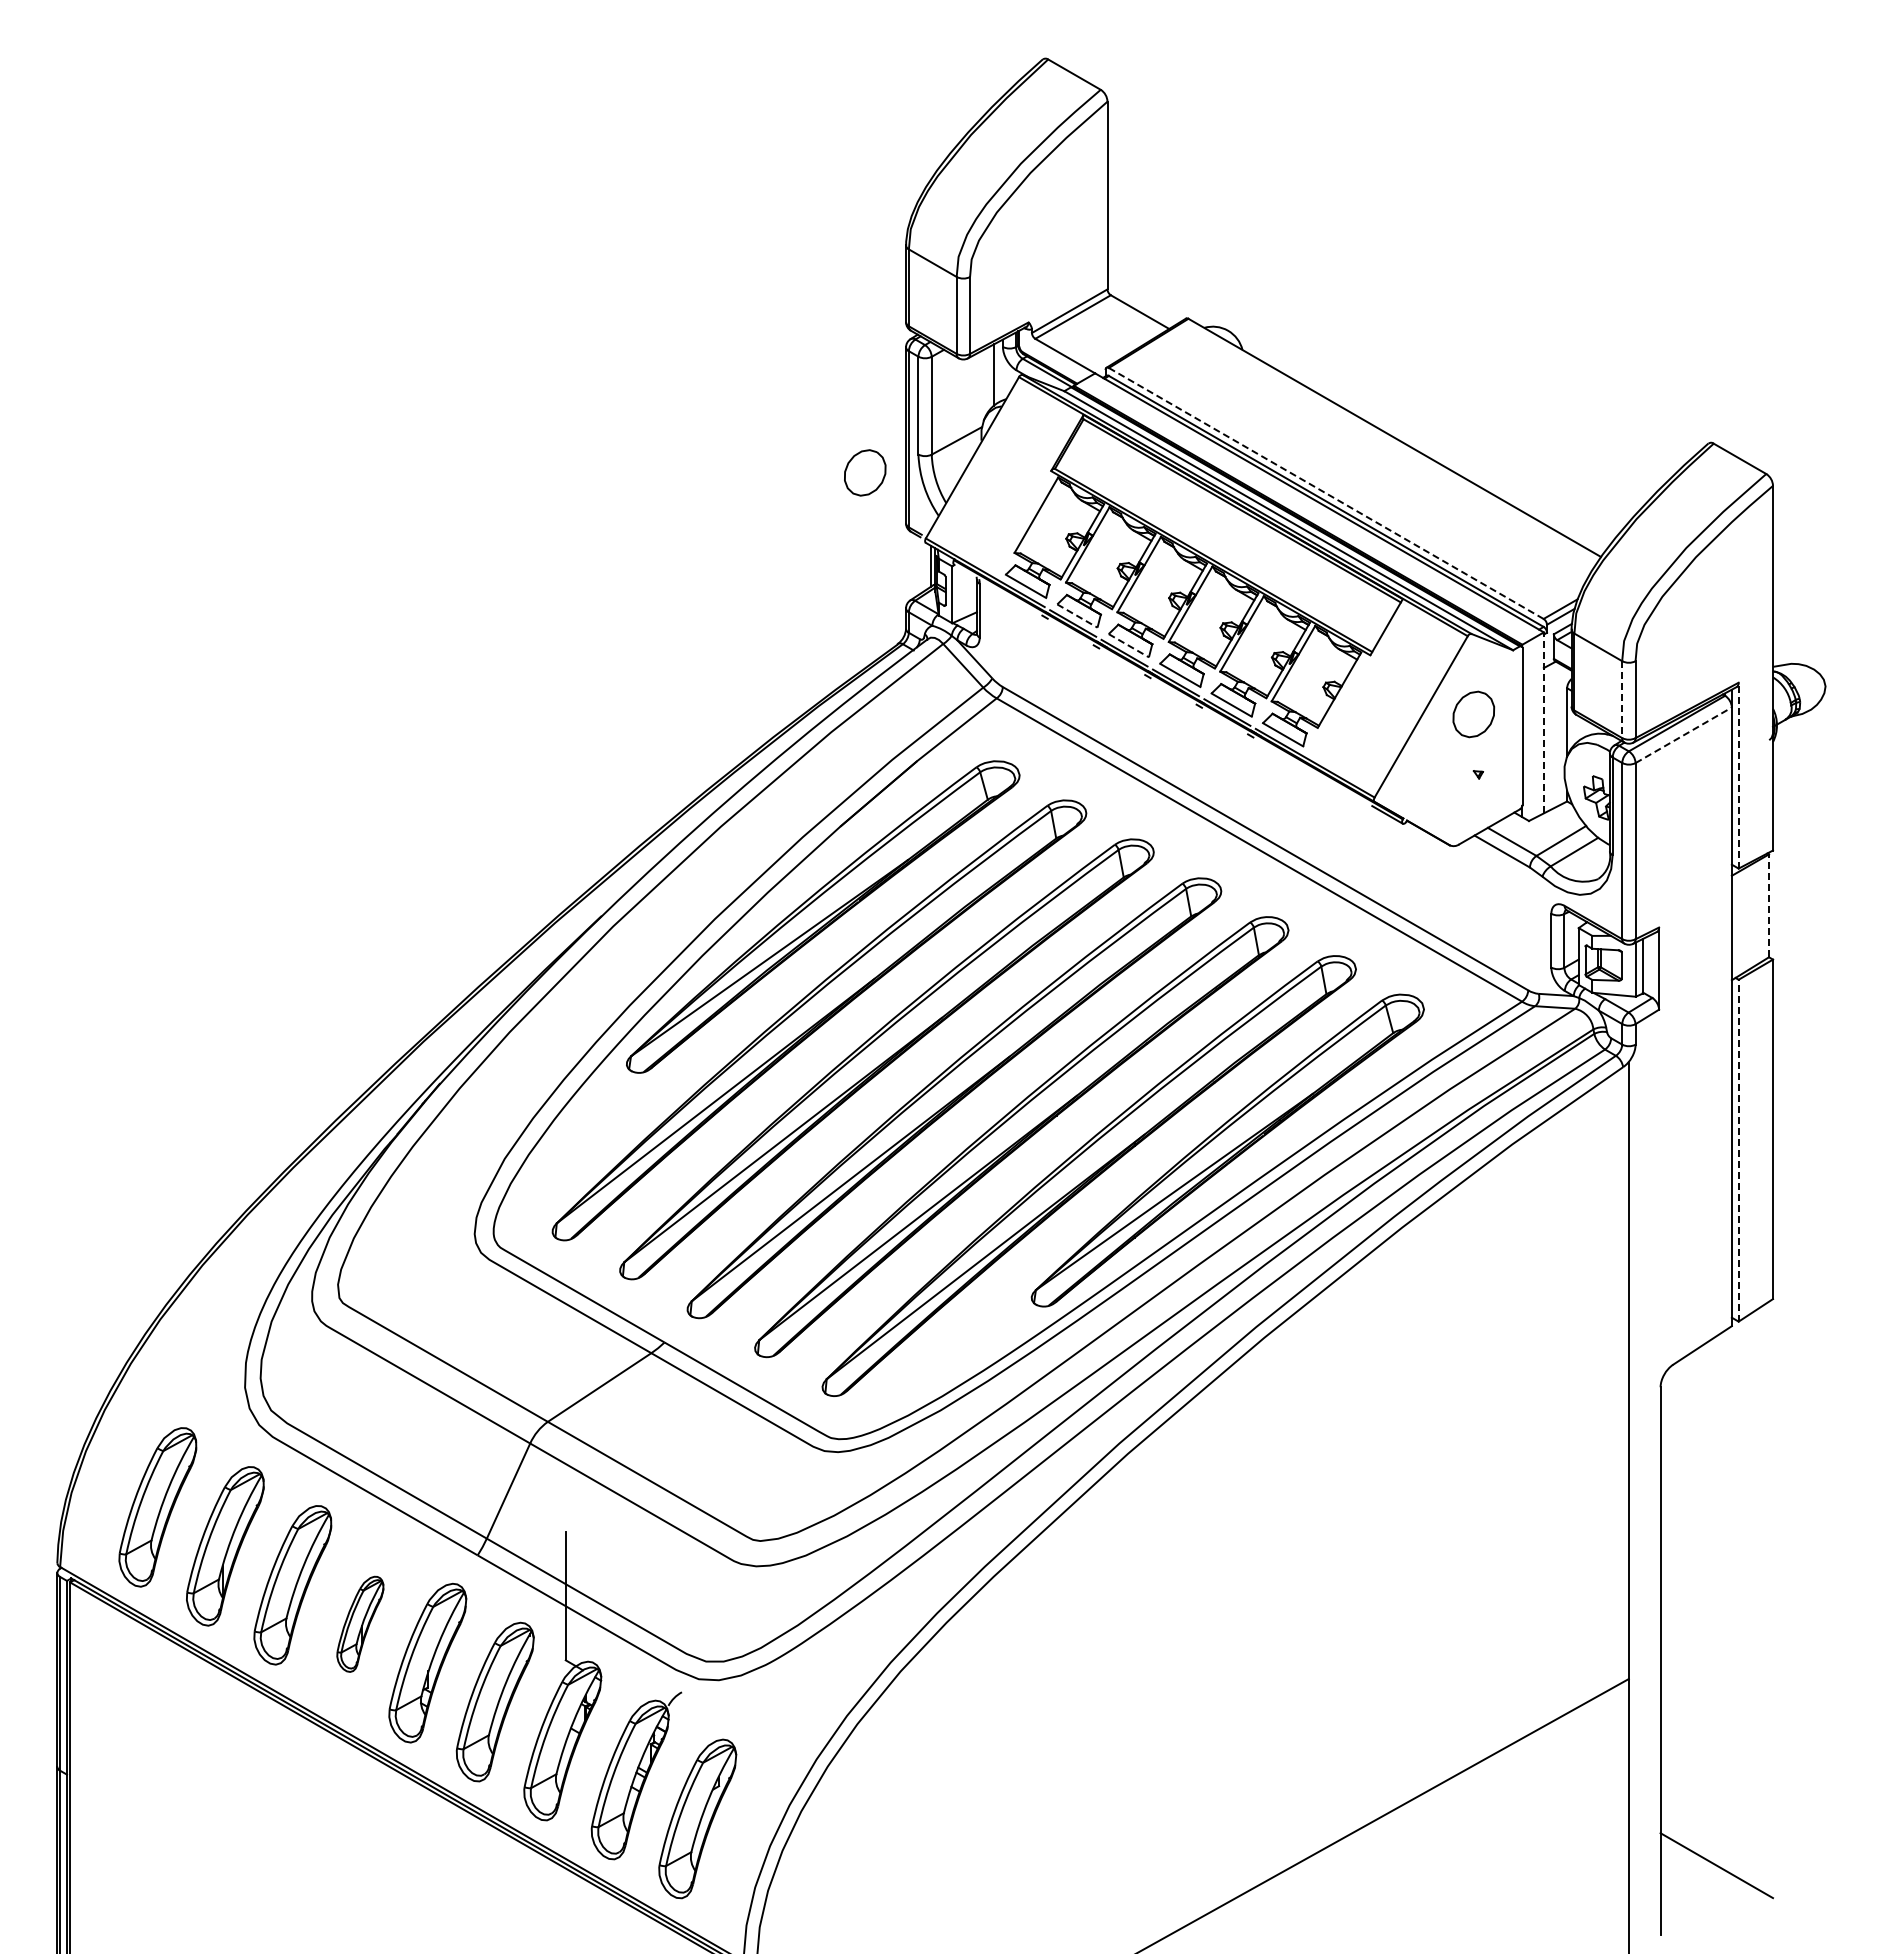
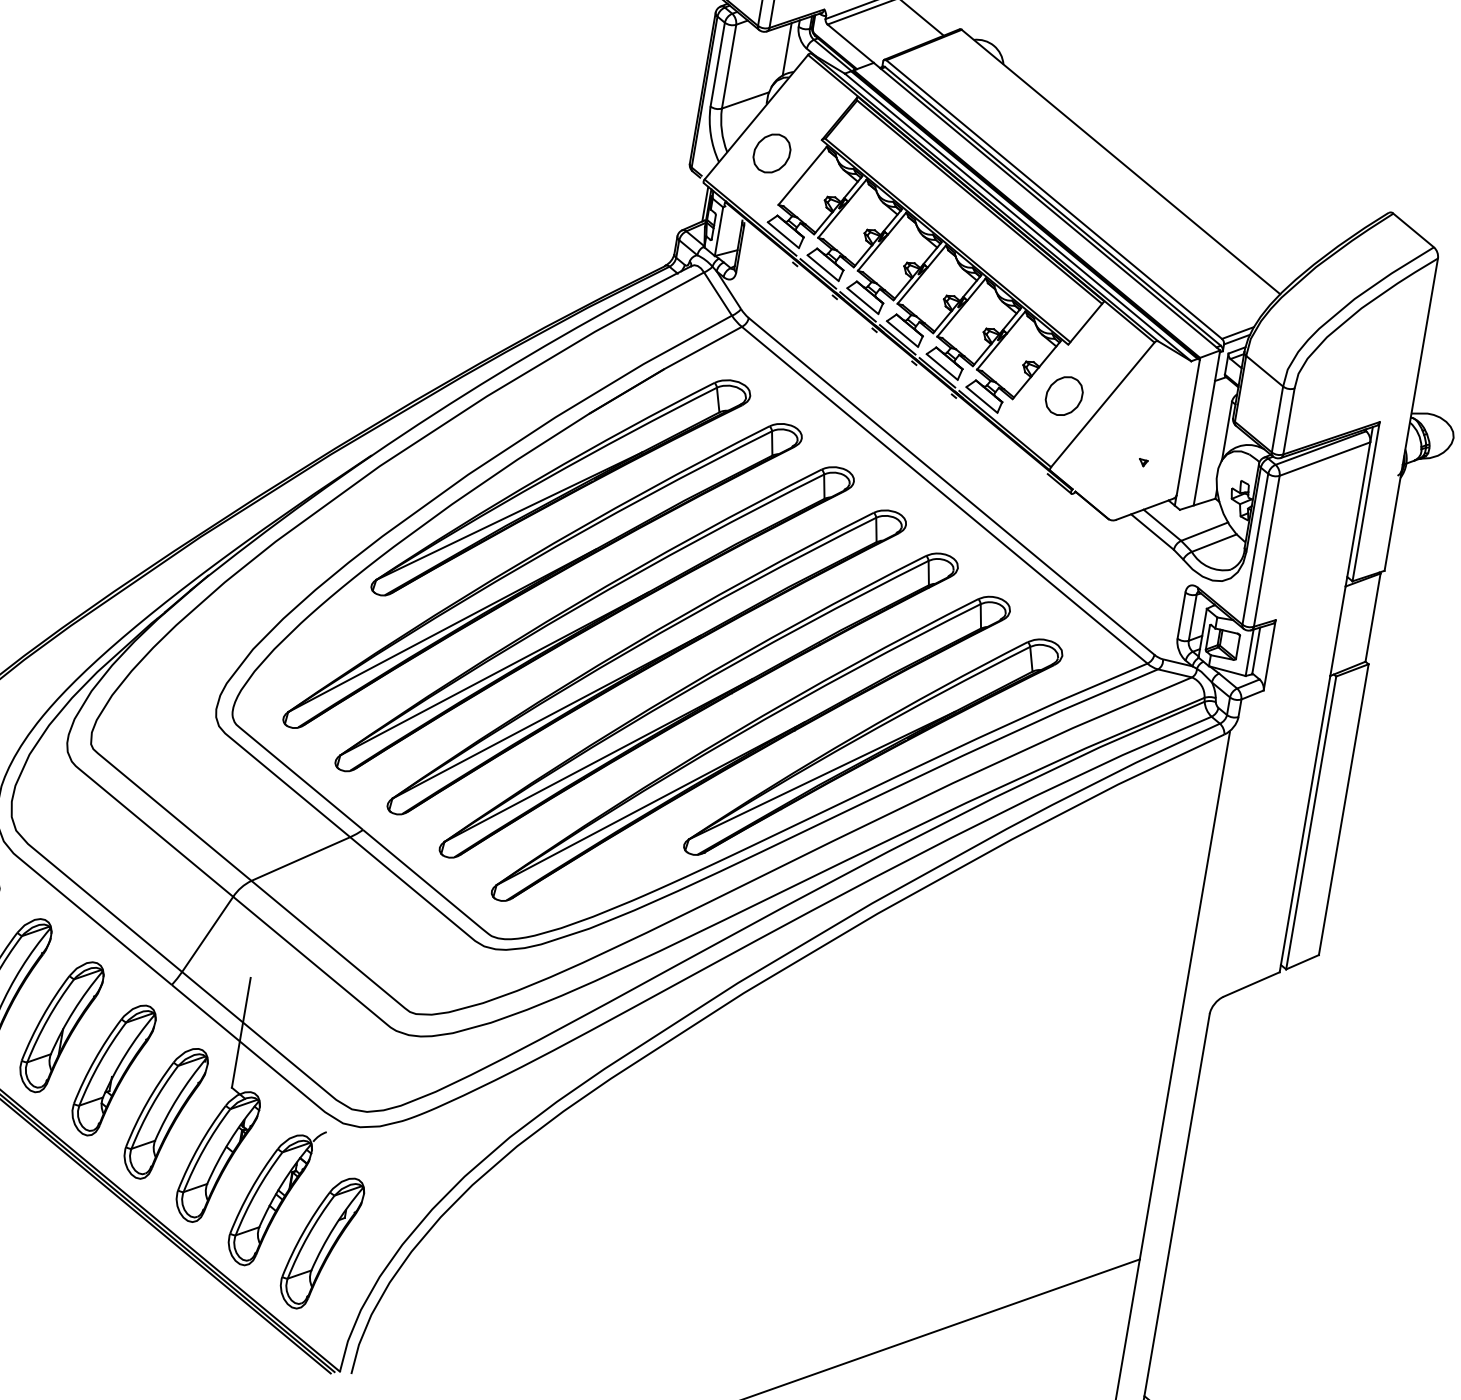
part: (865, 472) -> (772, 153), moved
line: (1326, 493) -> (1054, 199), dashed -> solid
line: (1077, 616) -> (823, 268), dashed -> solid
line: (1129, 645) -> (863, 301), dashed -> solid
line: (1622, 700) -> (1277, 420), dashed -> solid
part: (1473, 714) -> (1064, 396), moved
line: (1543, 722) -> (1206, 427), dashed -> solid
line: (1683, 735) -> (1324, 459), dashed -> solid
line: (1738, 775) -> (1366, 501), dashed -> solid
line: (1768, 905) -> (1372, 617), dashed -> solid
line: (1738, 1150) -> (1311, 822), dashed -> solid
part: (360, 1624) -> (61, 1027), size x1.67

